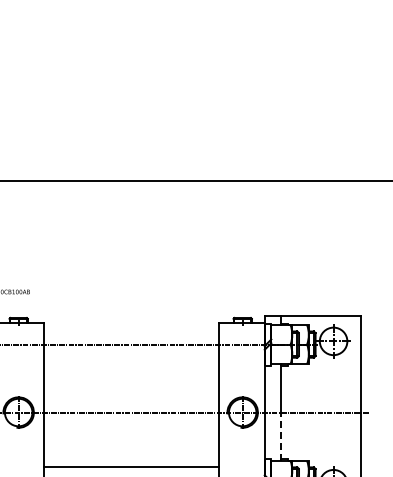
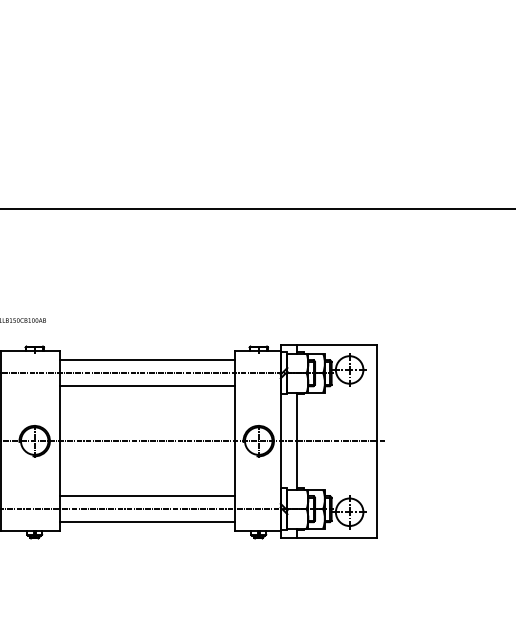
line: (131, 331) -> (147, 360), added
line: (131, 357) -> (147, 386), added
line: (281, 435) -> (297, 464), dashed -> solid

